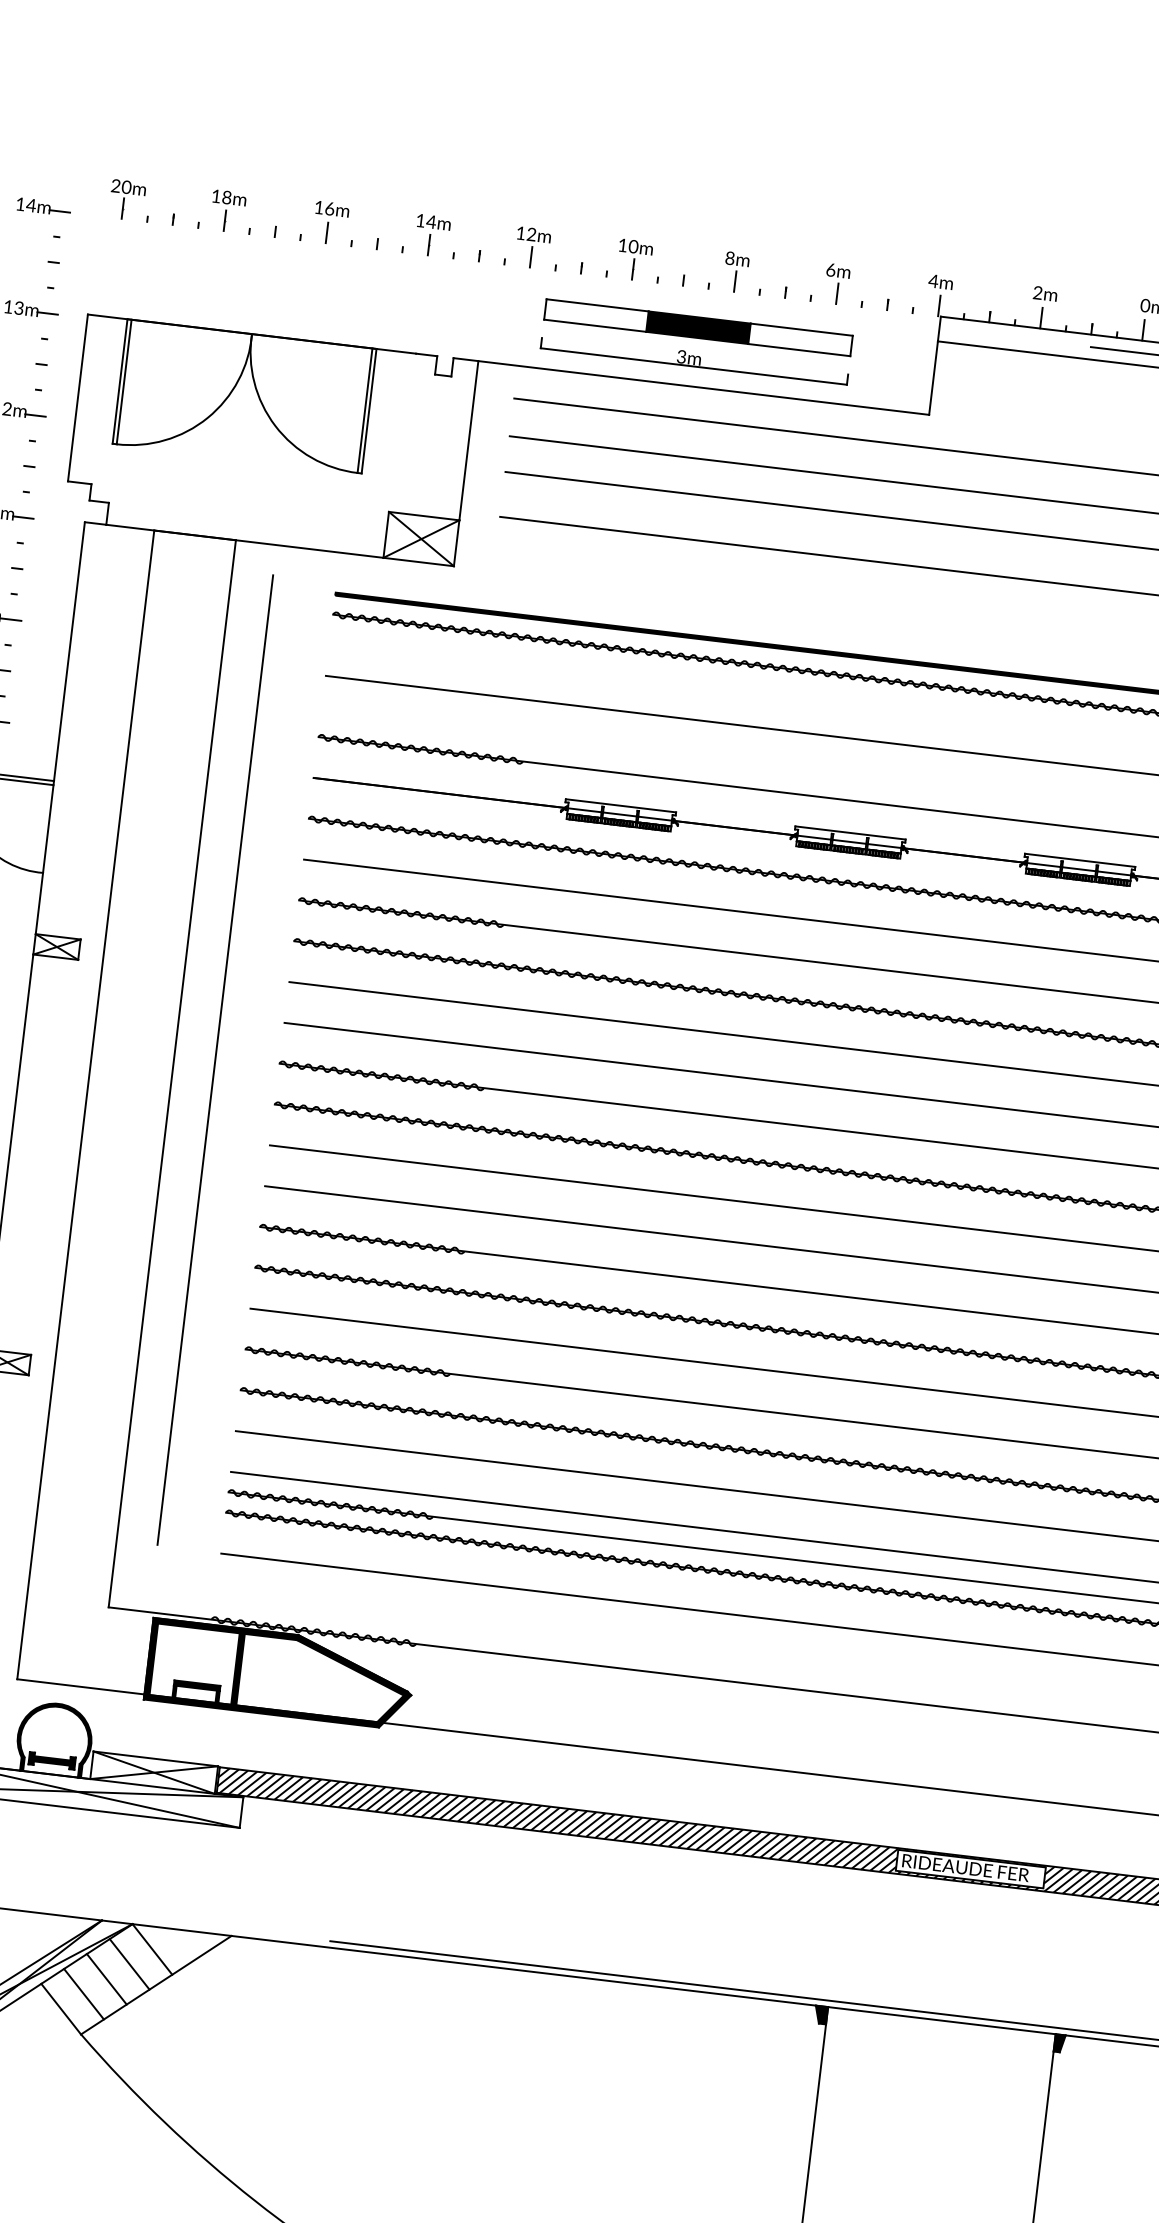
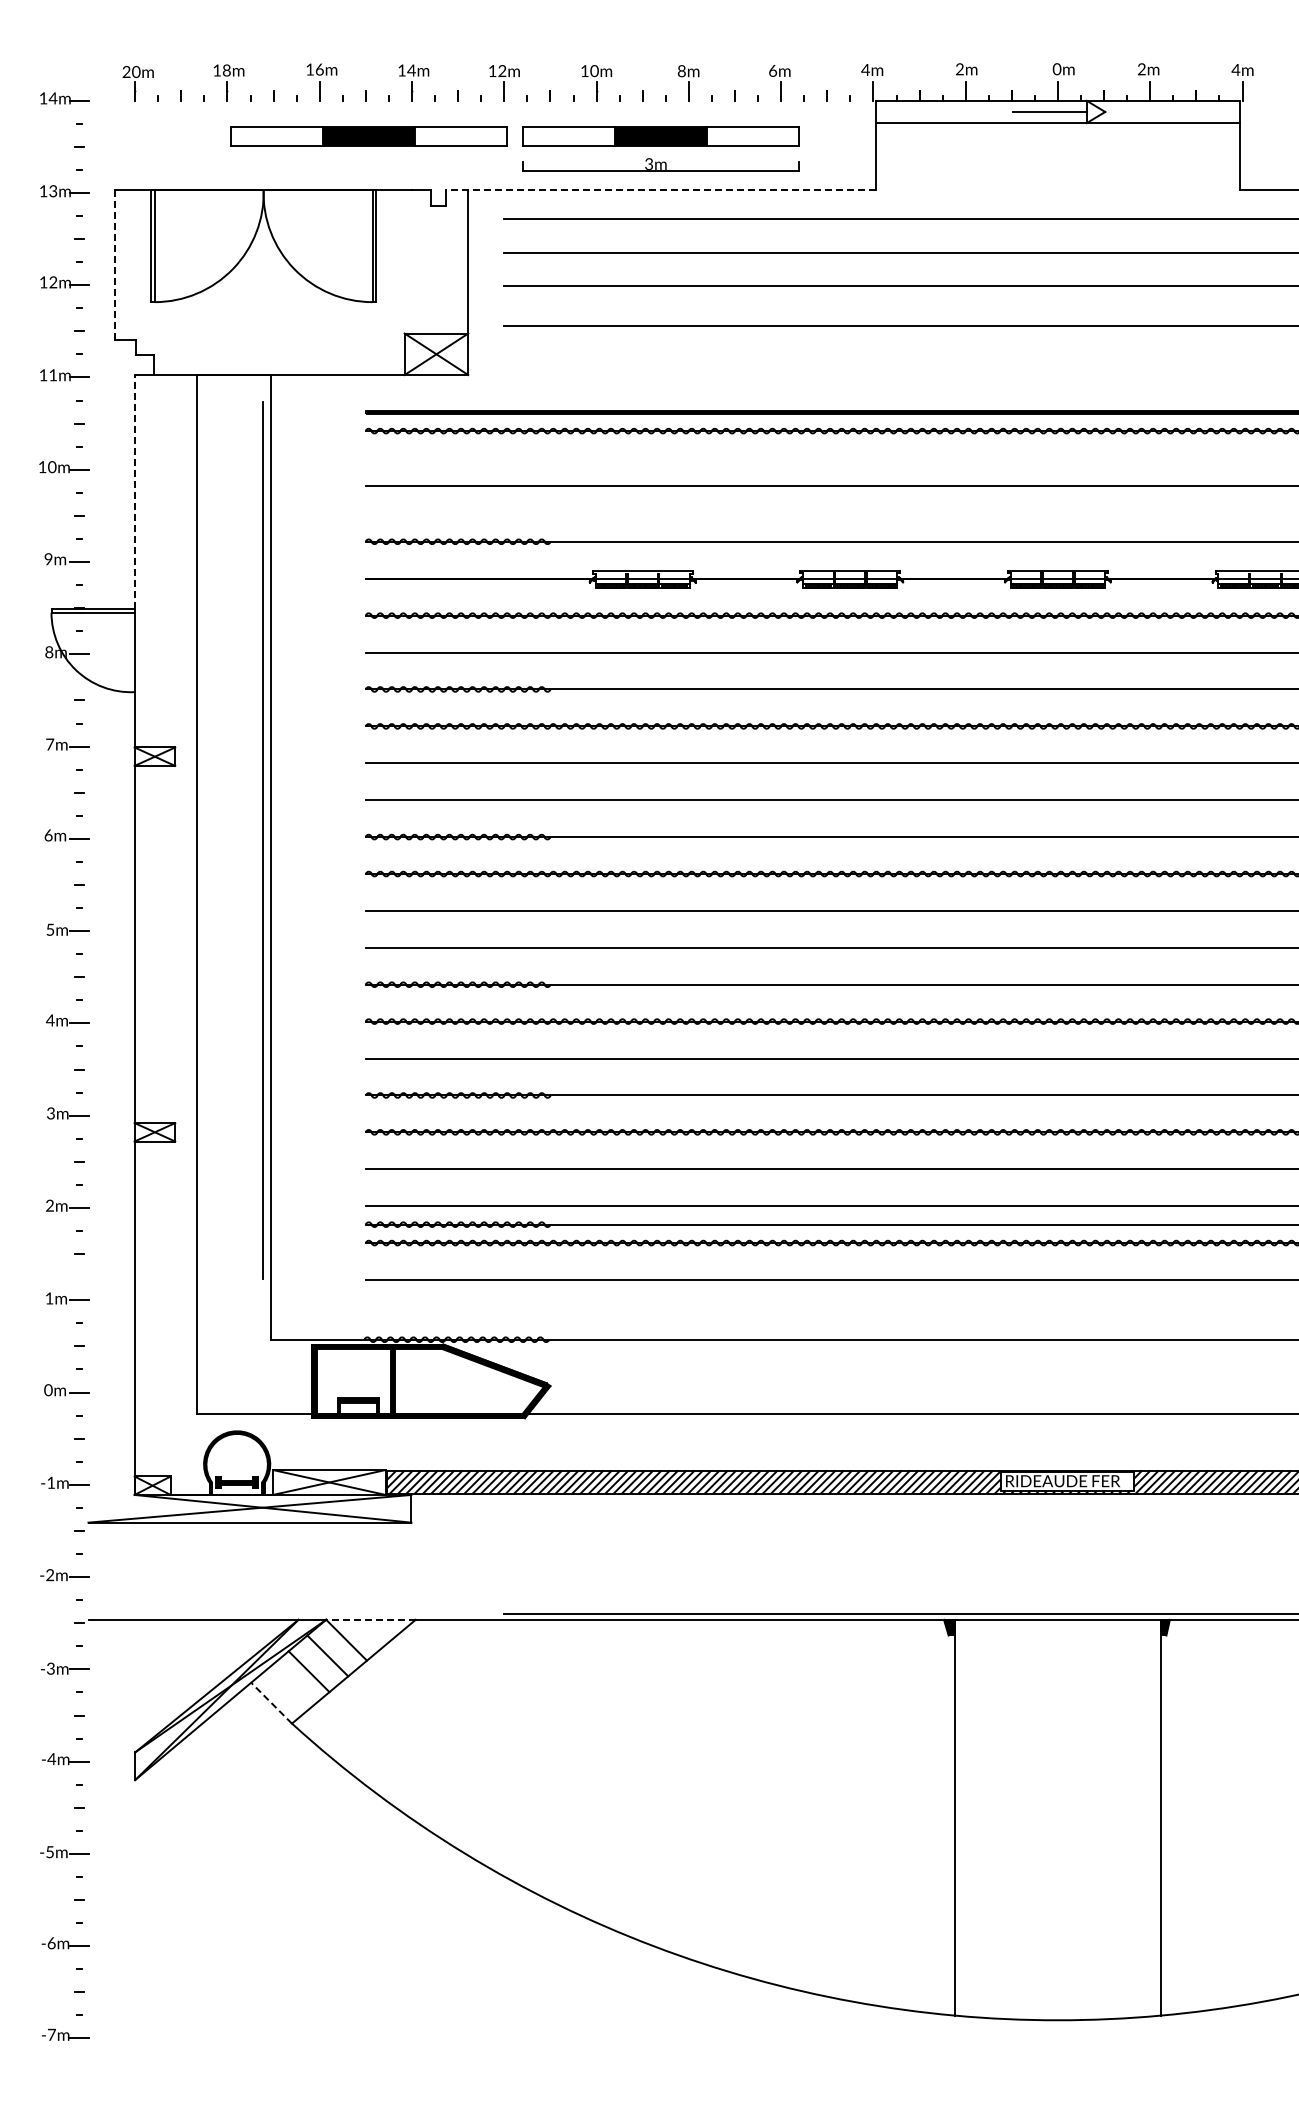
part: (374, 289) -> (368, 136), added
line: (690, 386) -> (660, 189), solid -> dashed
line: (78, 397) -> (115, 264), solid -> dashed
line: (69, 651) -> (134, 491), solid -> dashed
line: (214, 1059) -> (262, 840), moved
line: (181, 1929) -> (370, 1619), solid -> dashed
line: (83, 1994) -> (289, 1687), removed
line: (61, 2009) -> (271, 1703), solid -> dashed

